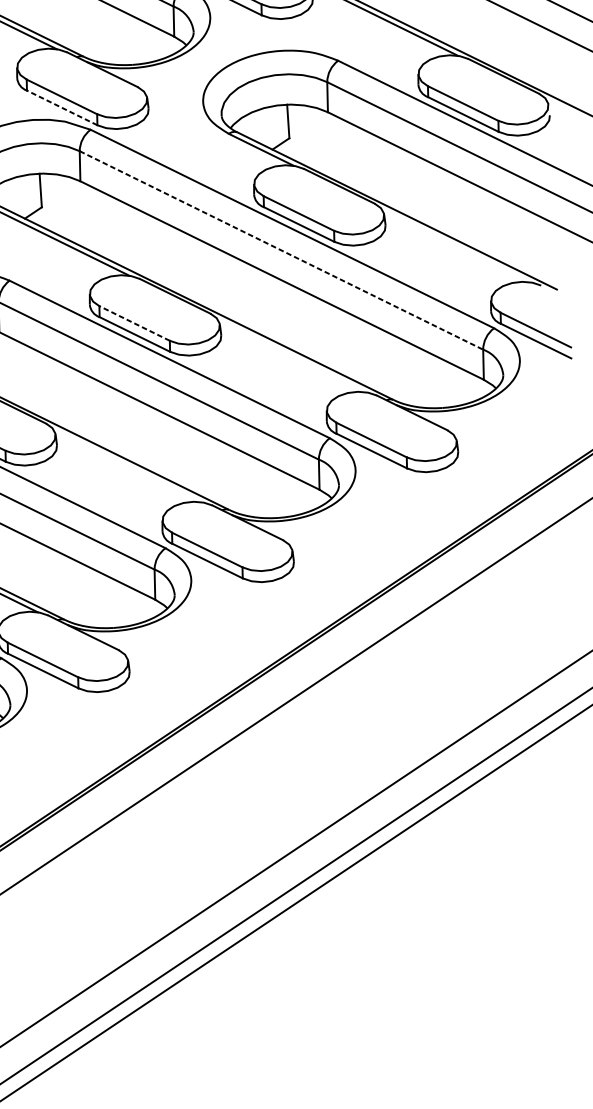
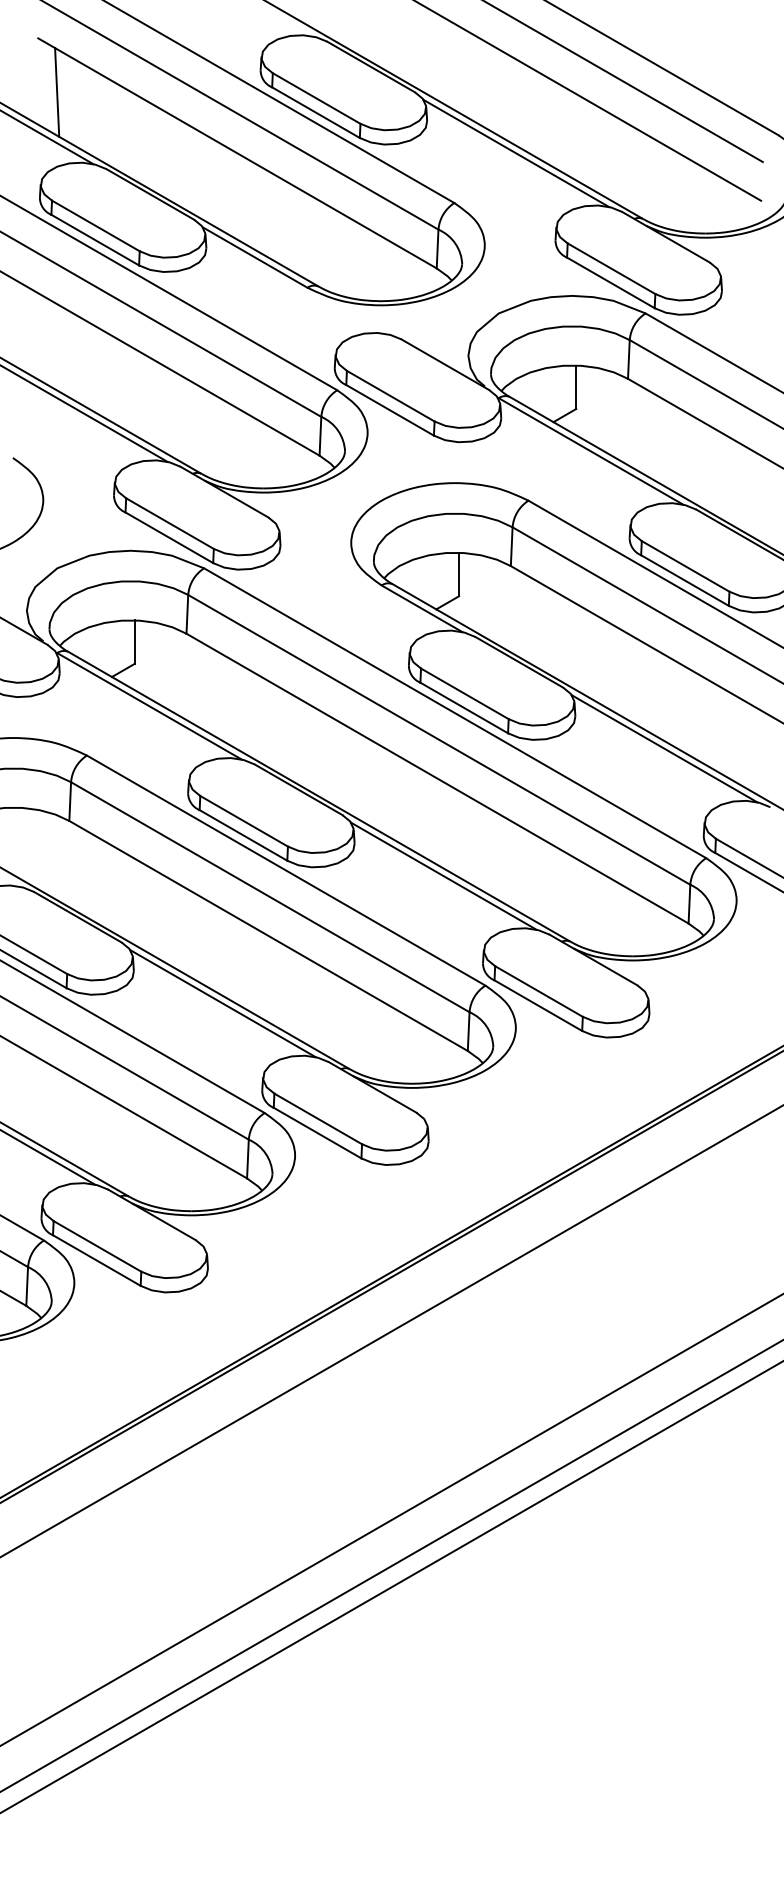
line: (62, 107) -> (169, 537), dashed -> solid
line: (456, 245) -> (664, 748), added
line: (281, 250) -> (439, 739), dashed -> solid
line: (134, 323) -> (244, 821), dashed -> solid
line: (291, 355) -> (443, 875), added
line: (127, 465) -> (222, 1003), added

